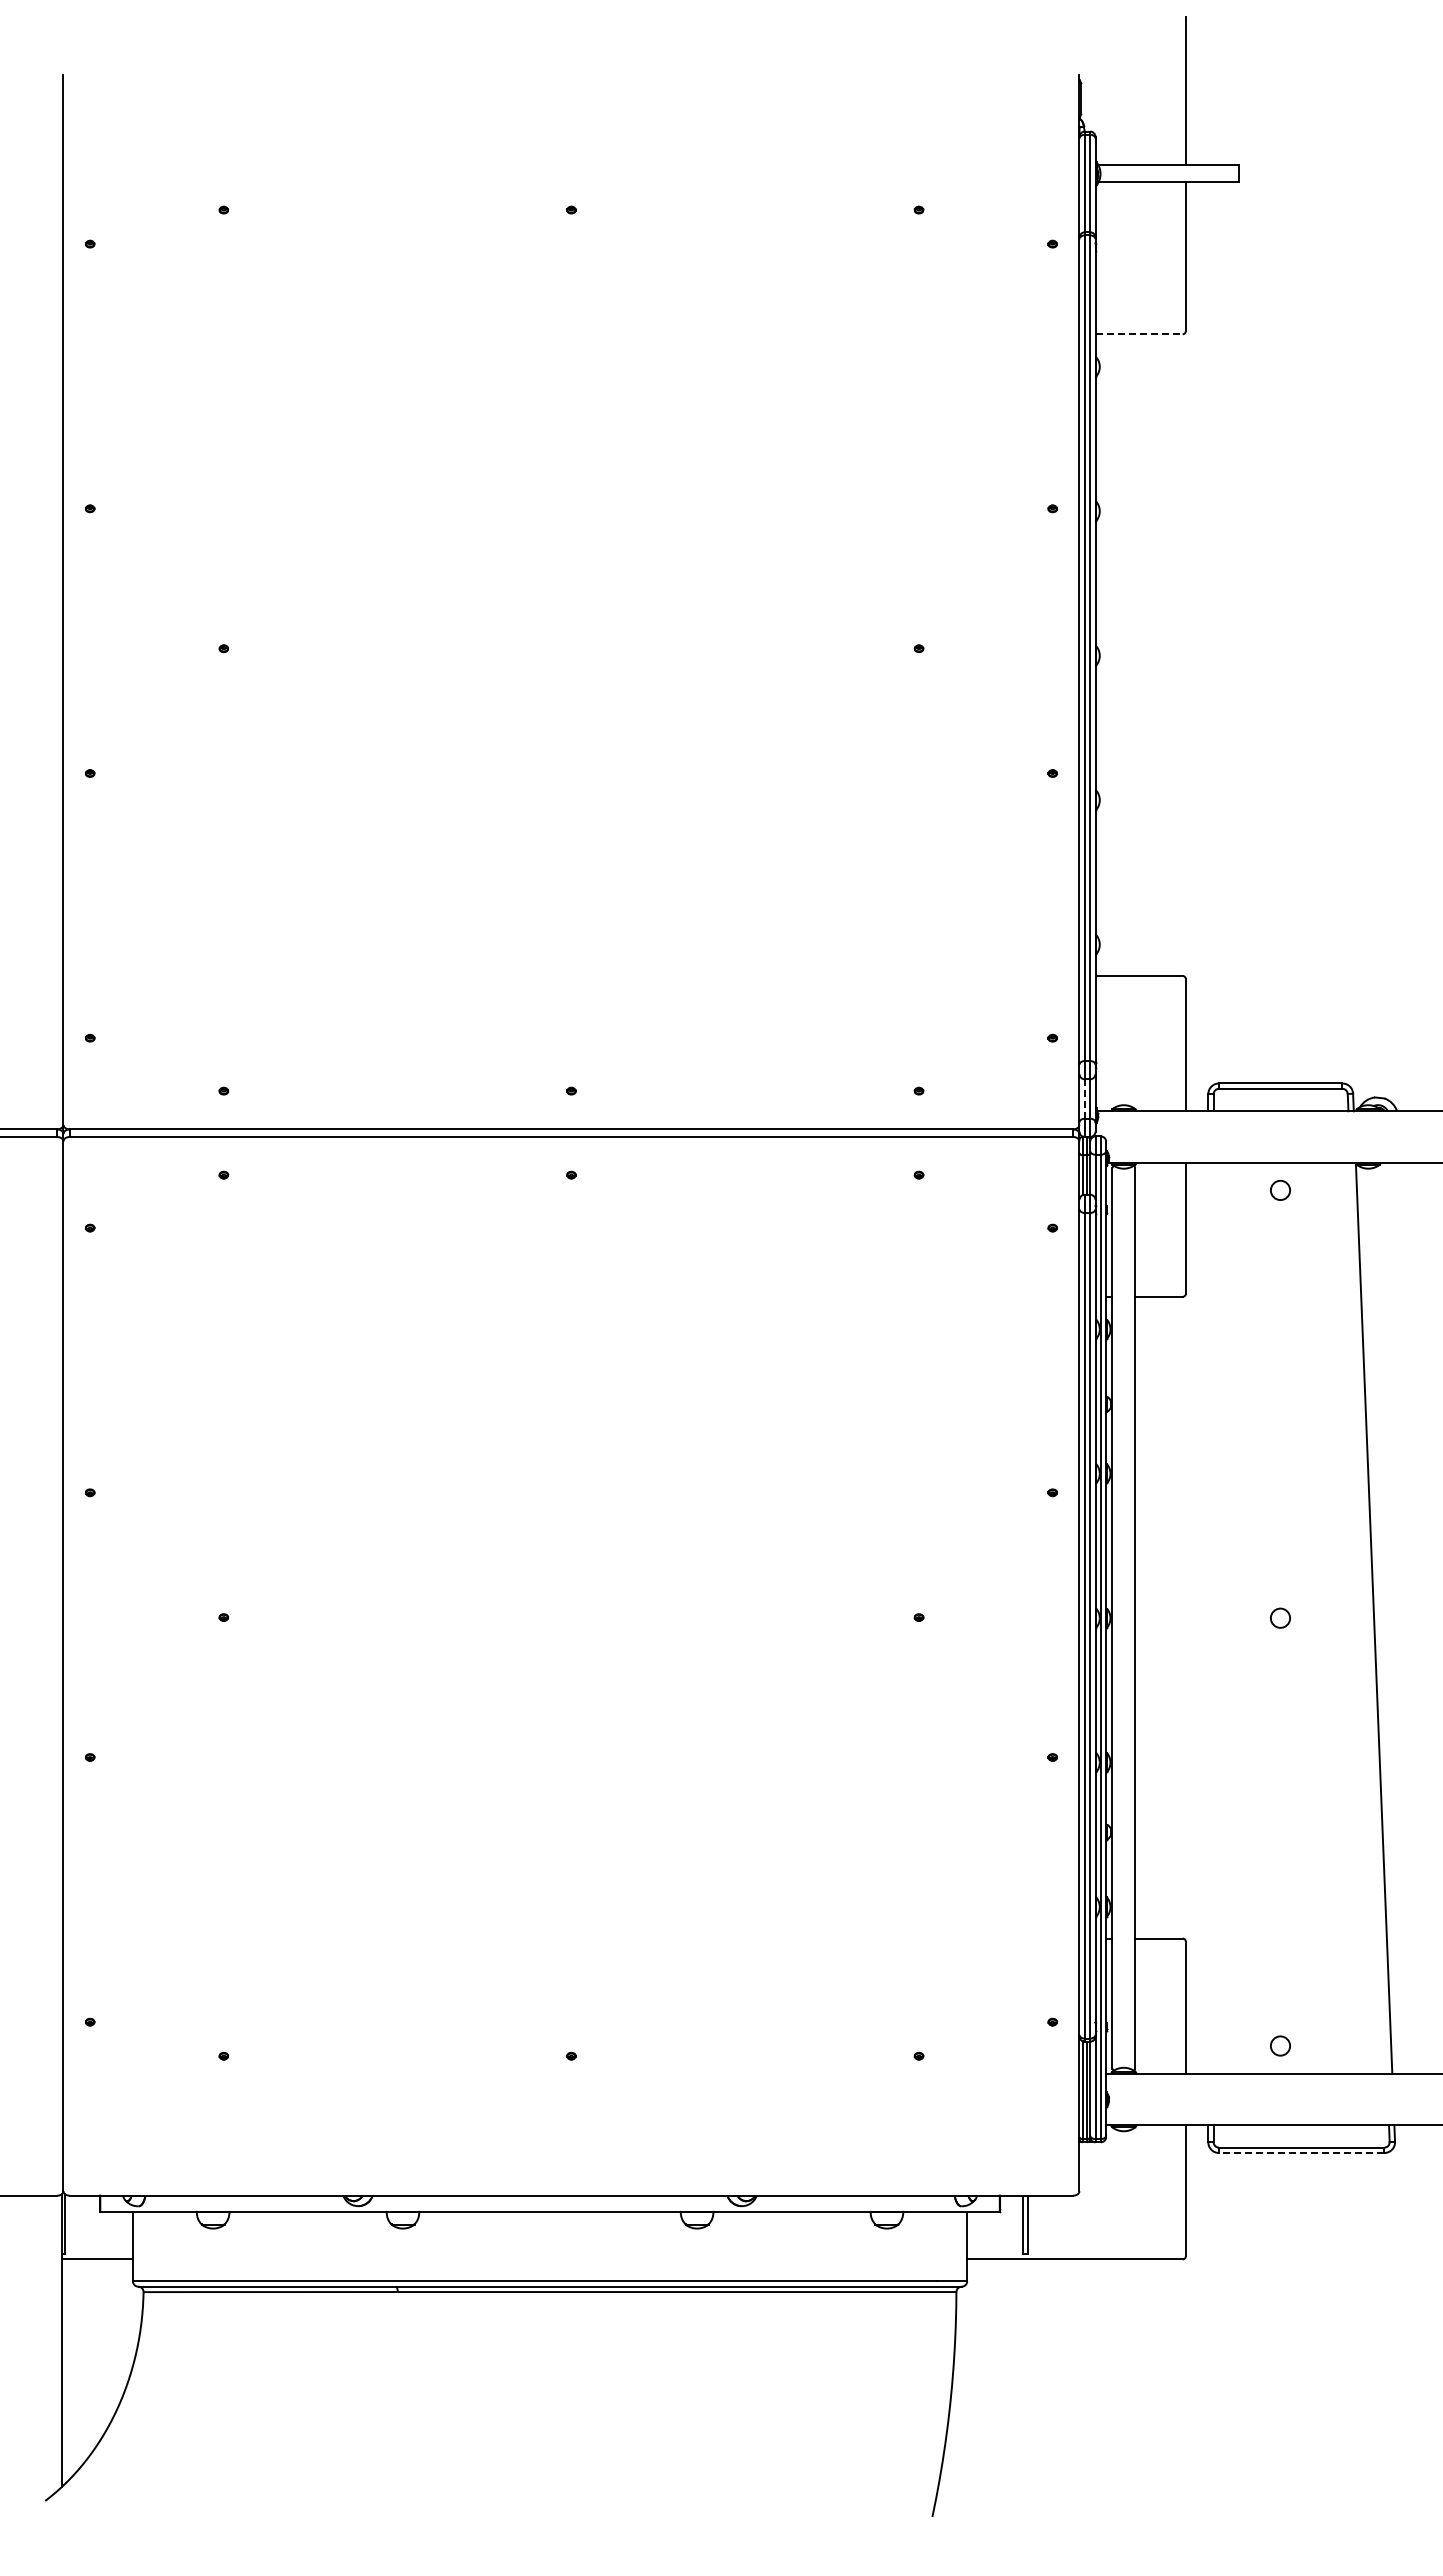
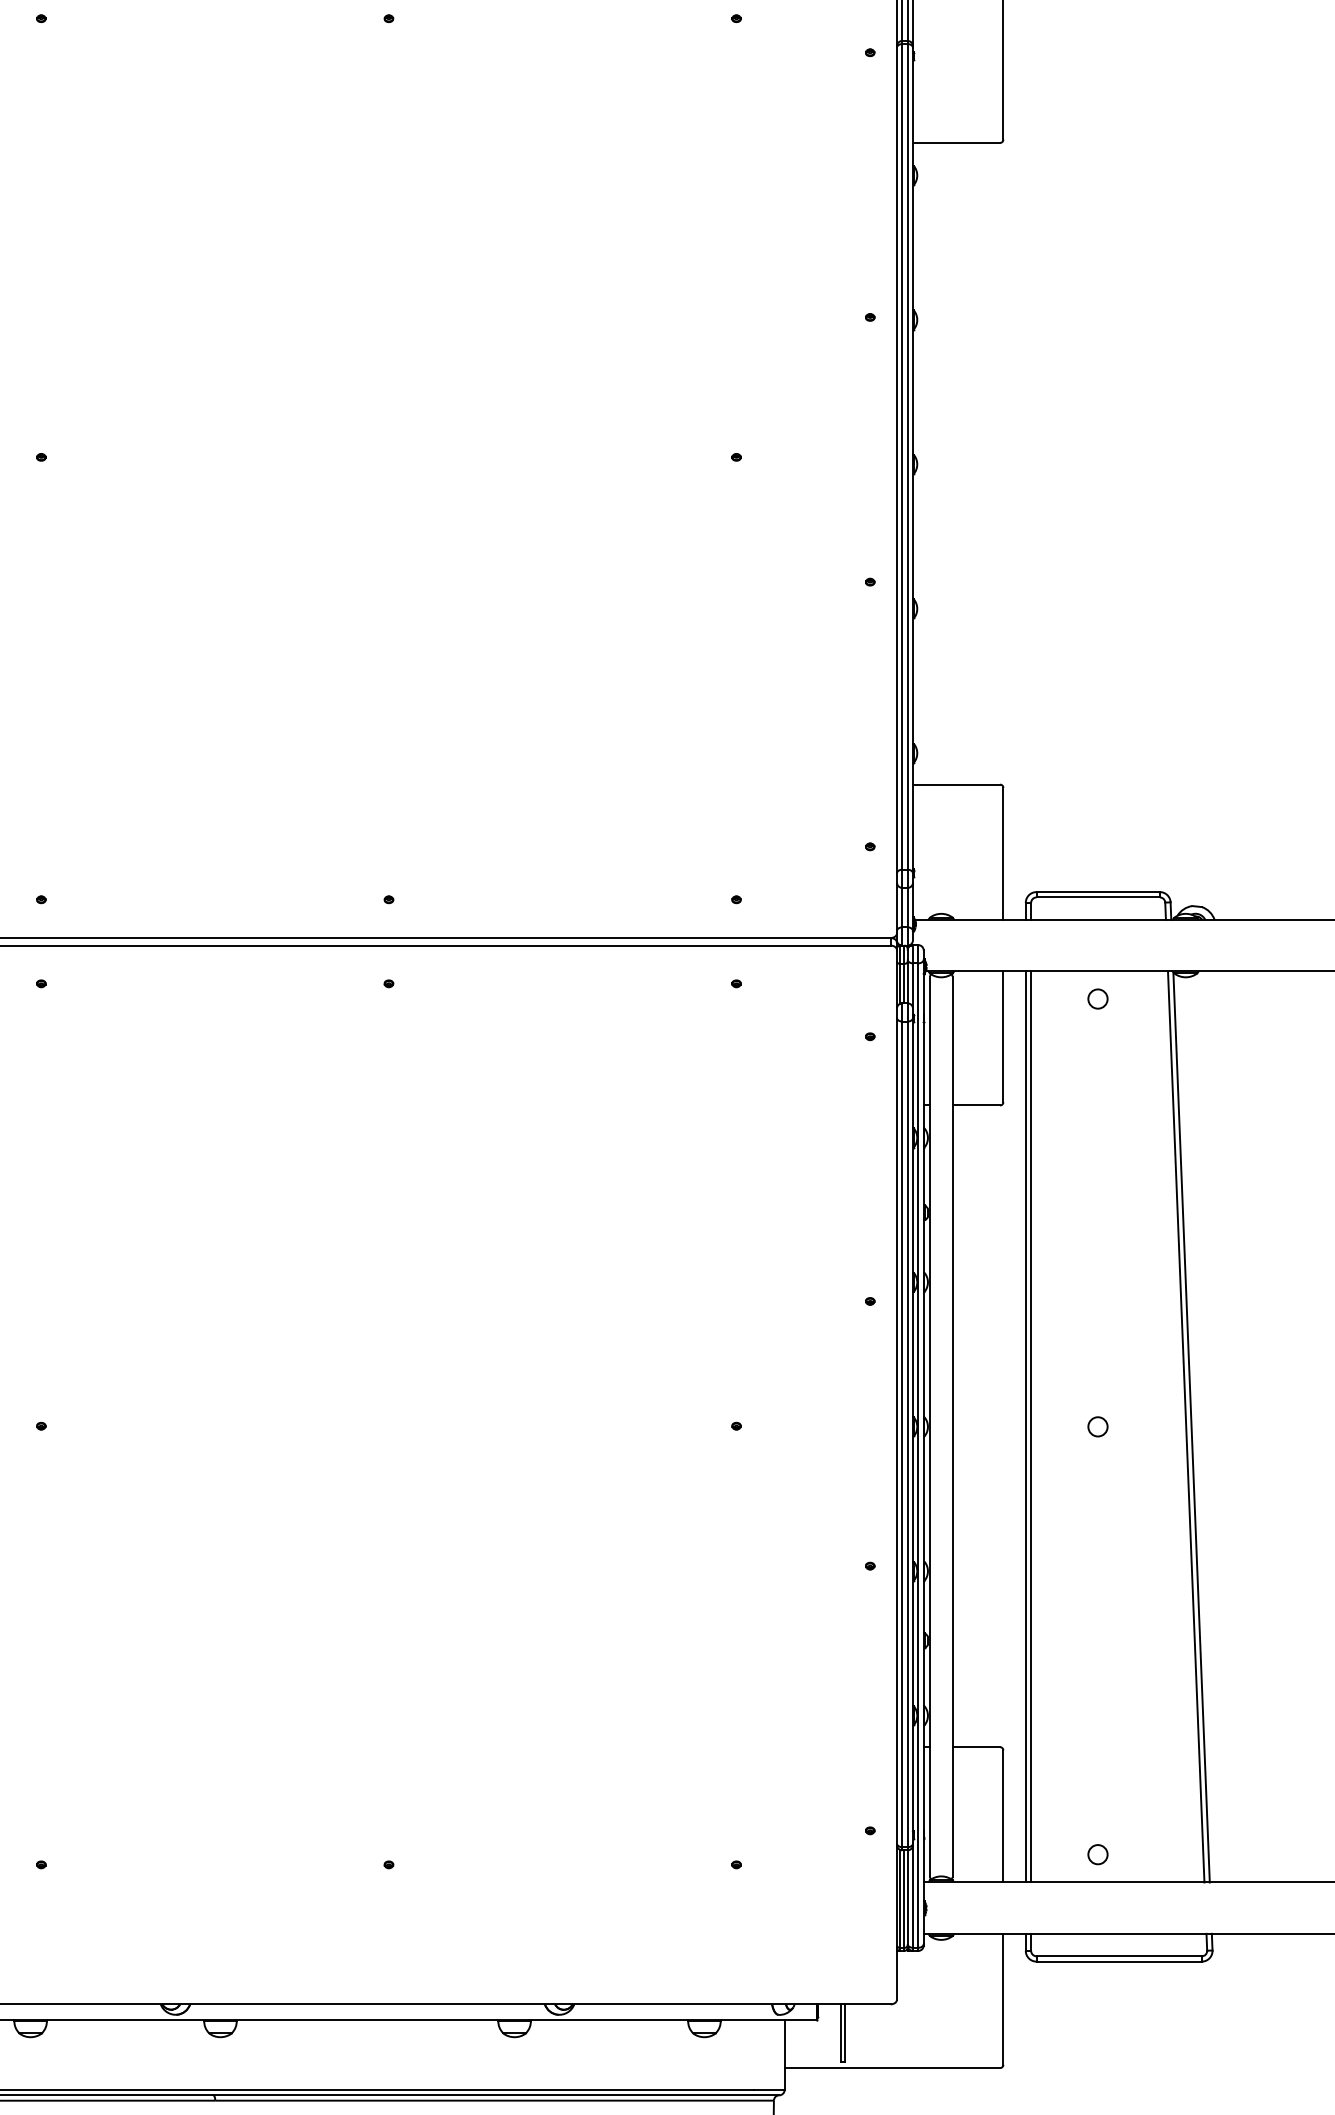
line: (1139, 334) -> (956, 143), dashed -> solid
line: (1084, 1099) -> (901, 908), dashed -> solid
line: (1208, 1617) -> (1025, 1426), added
line: (1213, 1617) -> (1030, 1426), added
line: (1368, 1617) -> (1185, 1426), added
line: (1301, 2153) -> (1118, 1962), dashed -> solid

